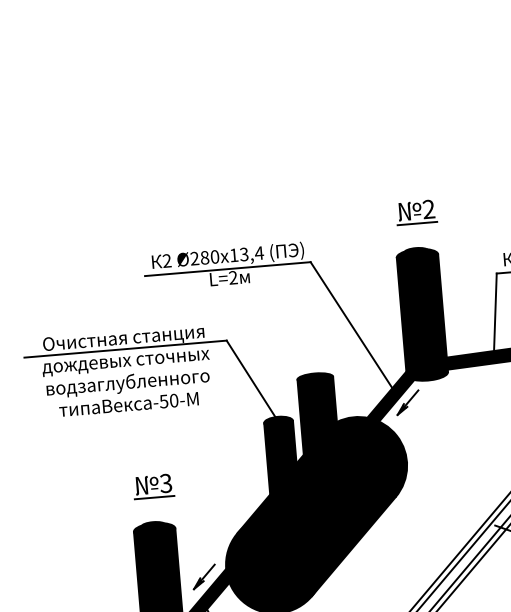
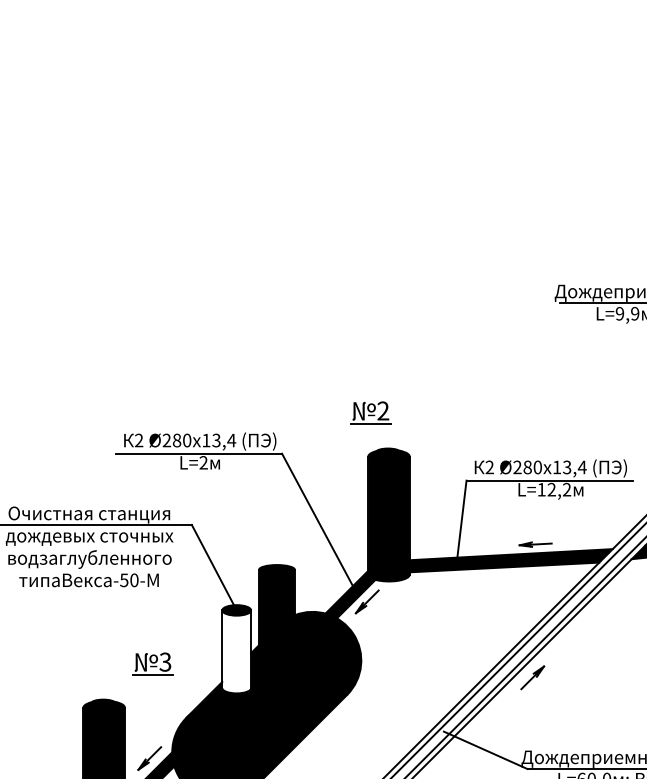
part: (416, 211) -> (370, 412), moved
fill: (281, 463) -> (236, 651), removed
part: (153, 485) -> (152, 663), moved

